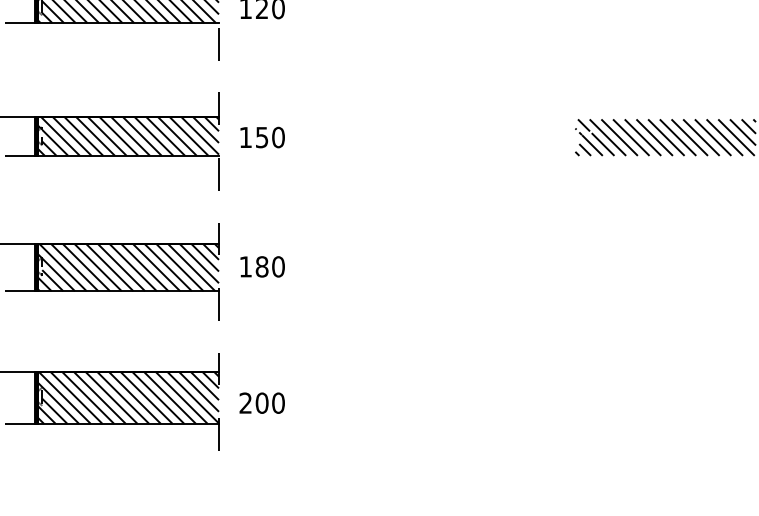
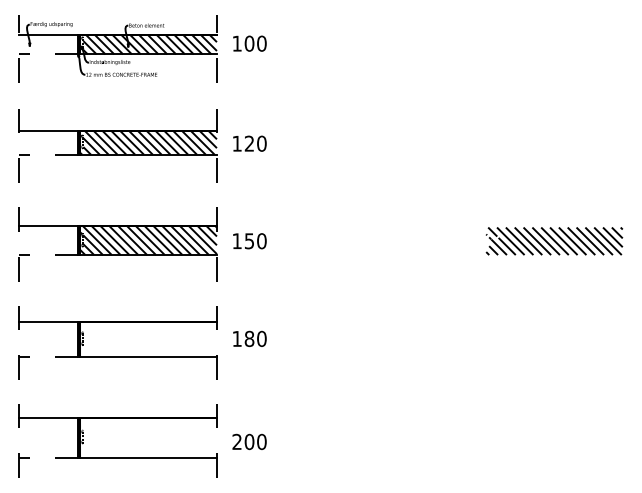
hatch: (128, 267) -> (148, 339), removed
hatch: (128, 397) -> (148, 437), removed

